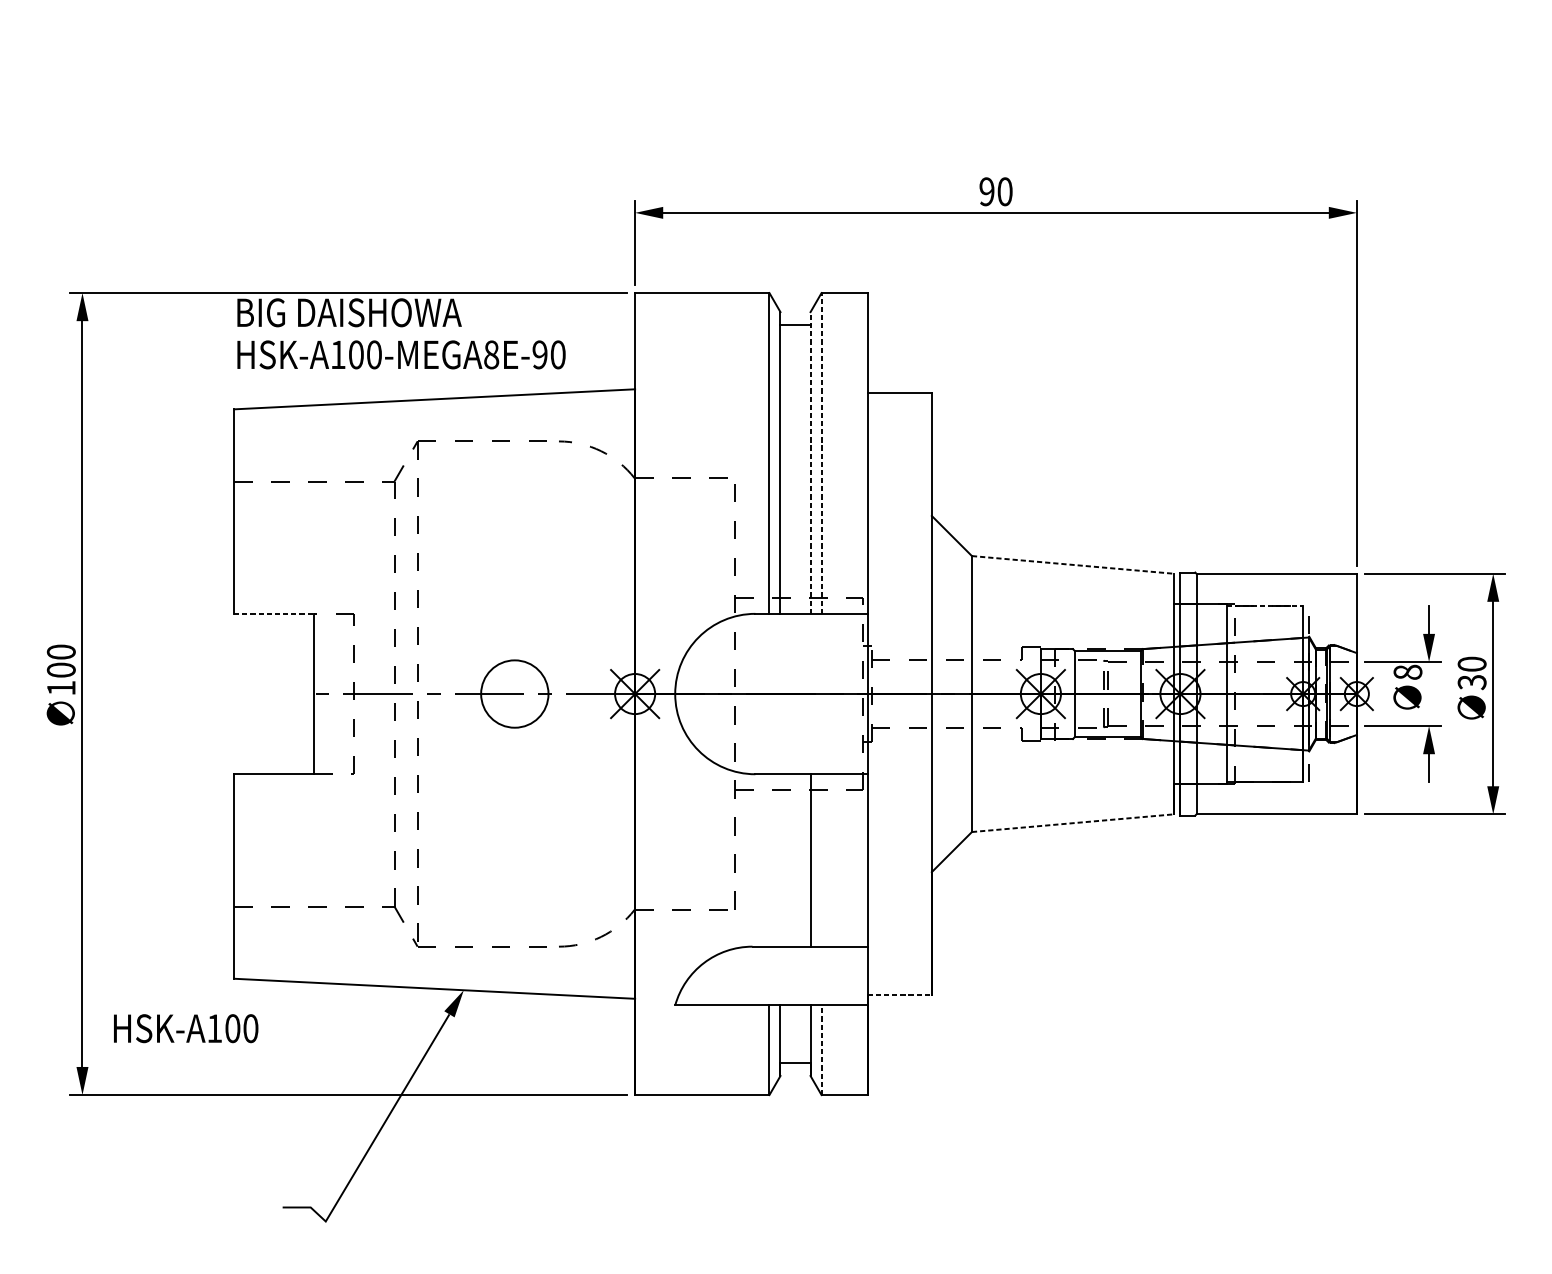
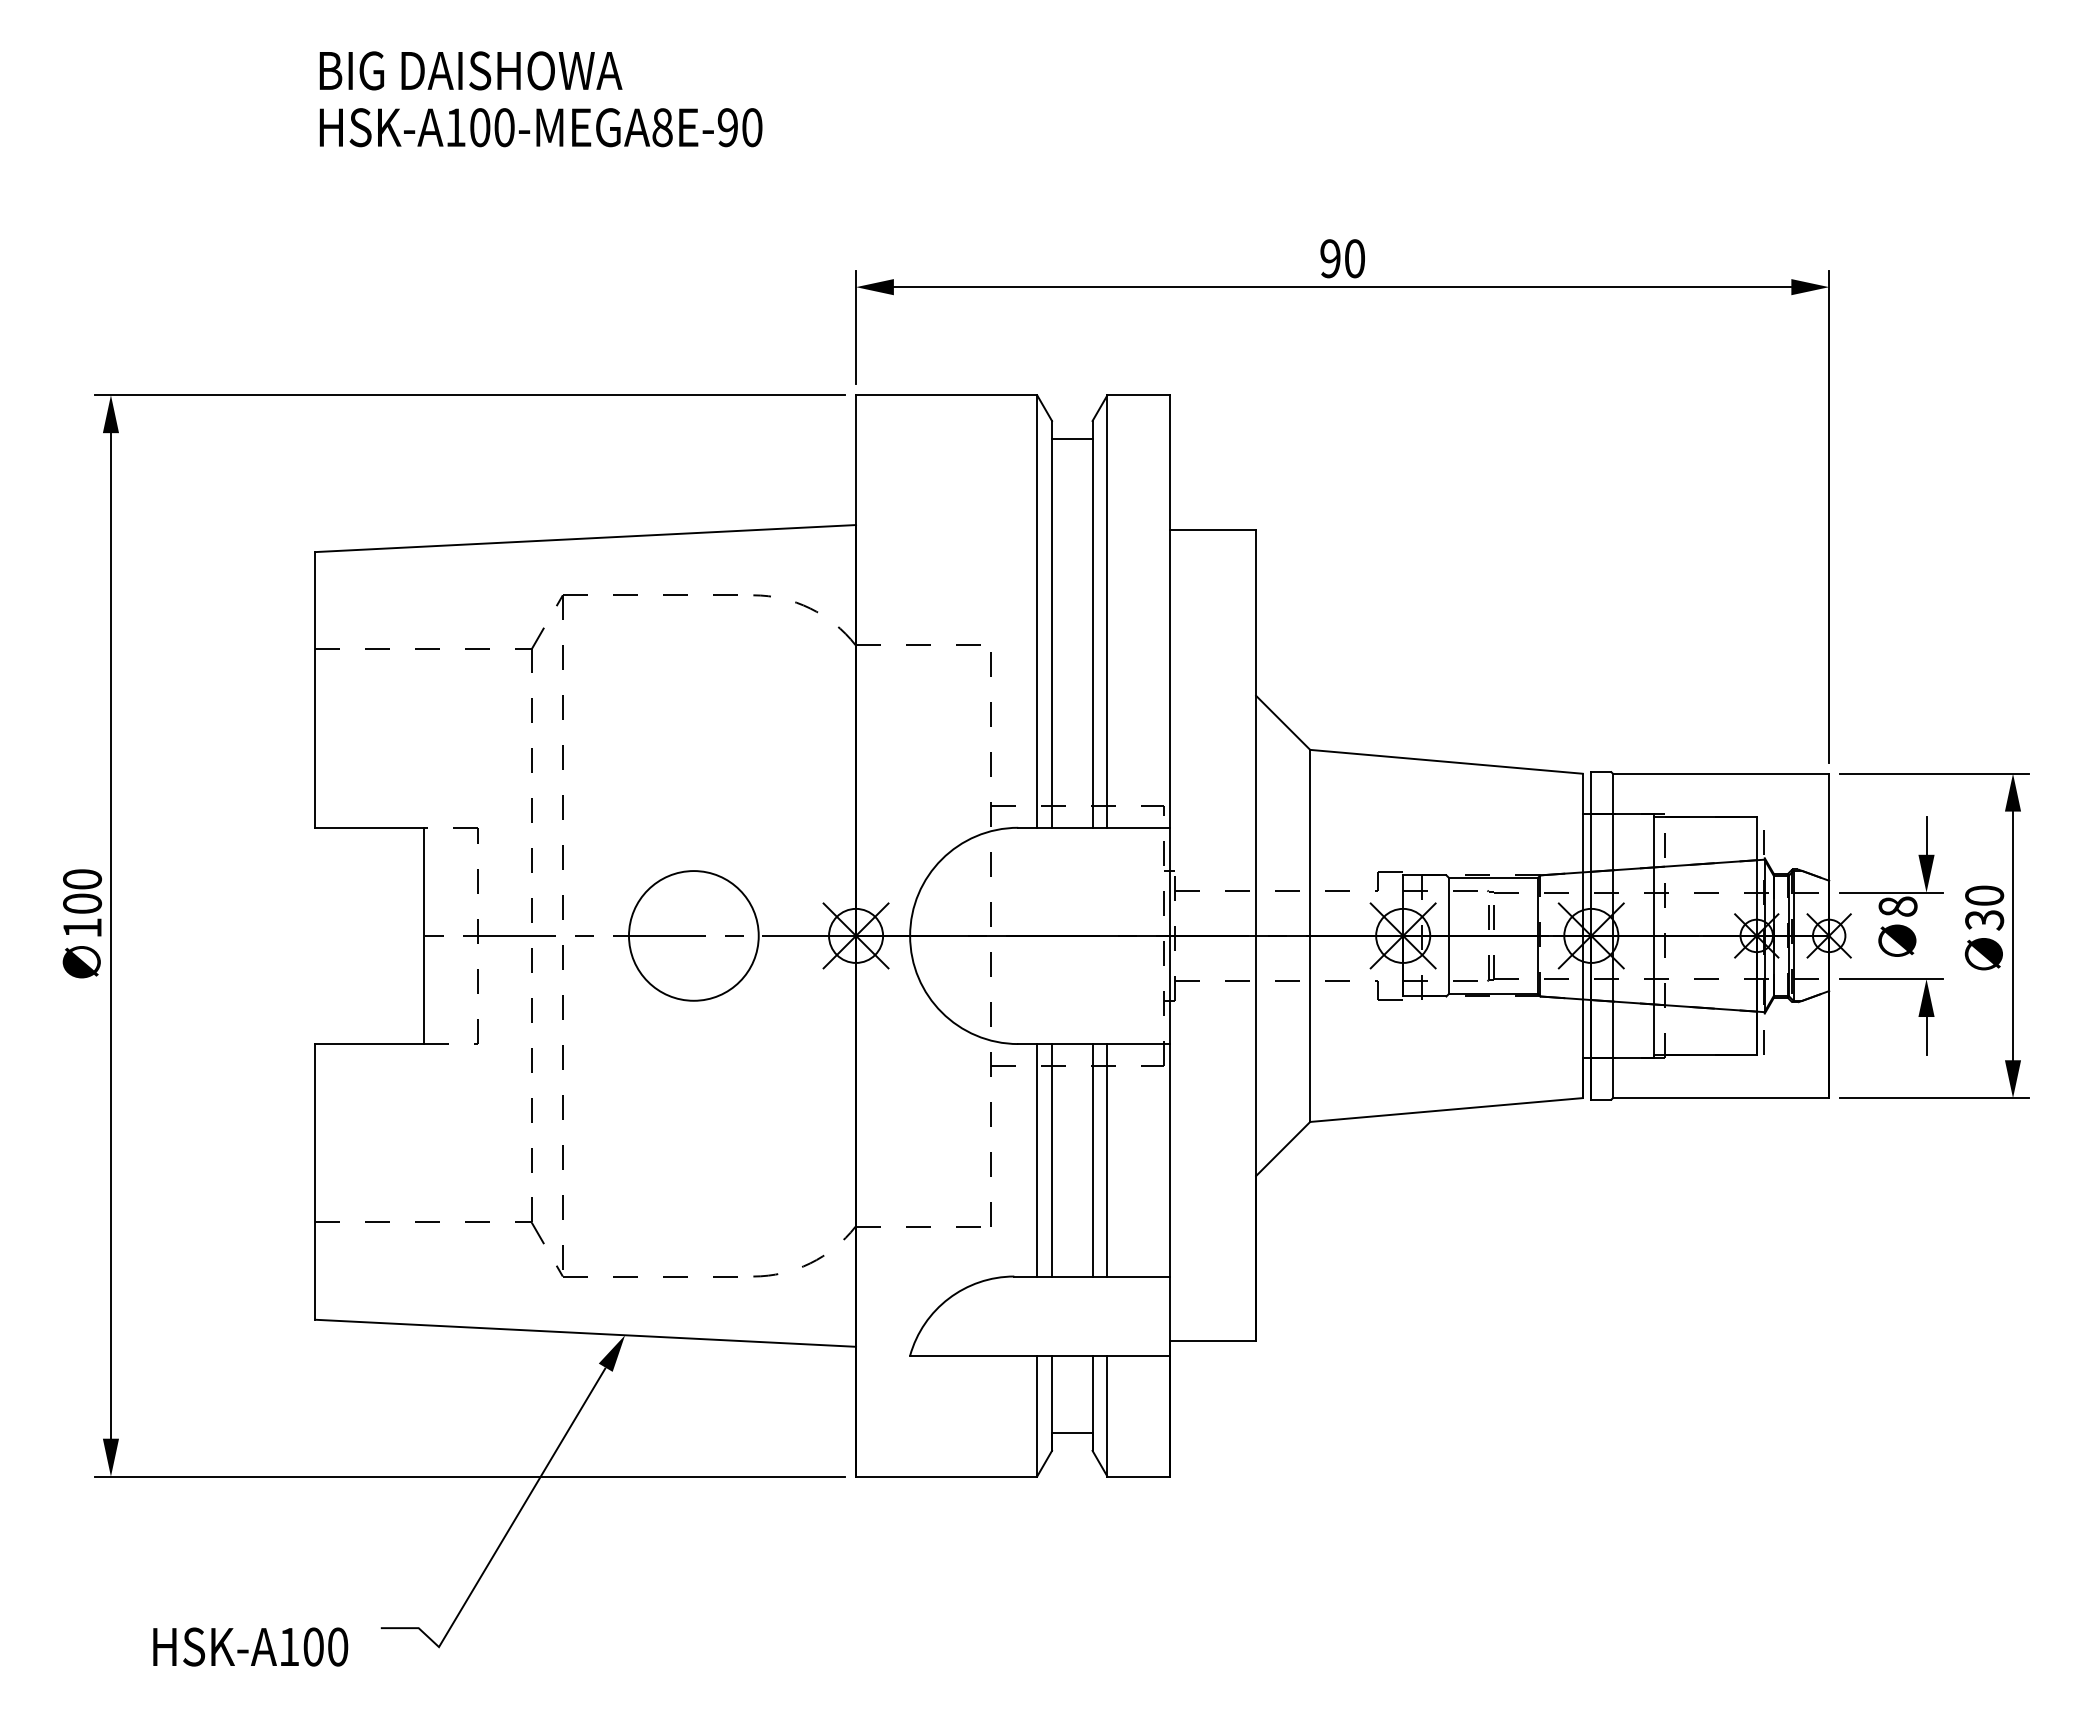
text: (401, 334) -> (540, 99), moved
line: (821, 453) -> (1107, 611), dashed -> solid
line: (810, 462) -> (1092, 623), dashed -> solid
line: (1073, 564) -> (1446, 761), dashed -> solid
line: (1265, 605) -> (1705, 816), dashed -> solid
line: (274, 613) -> (369, 827), dashed -> solid
circle: (514, 693) -> (693, 935), size x1.43
line: (1073, 823) -> (1446, 1110), dashed -> solid
line: (769, 860) -> (1037, 1160), added
line: (780, 860) -> (1052, 1160), added
line: (821, 860) -> (1107, 1160), added
line: (900, 994) -> (1213, 1341), dashed -> solid
text: (185, 1028) -> (250, 1646), moved
line: (821, 1049) -> (1107, 1415), dashed -> solid

